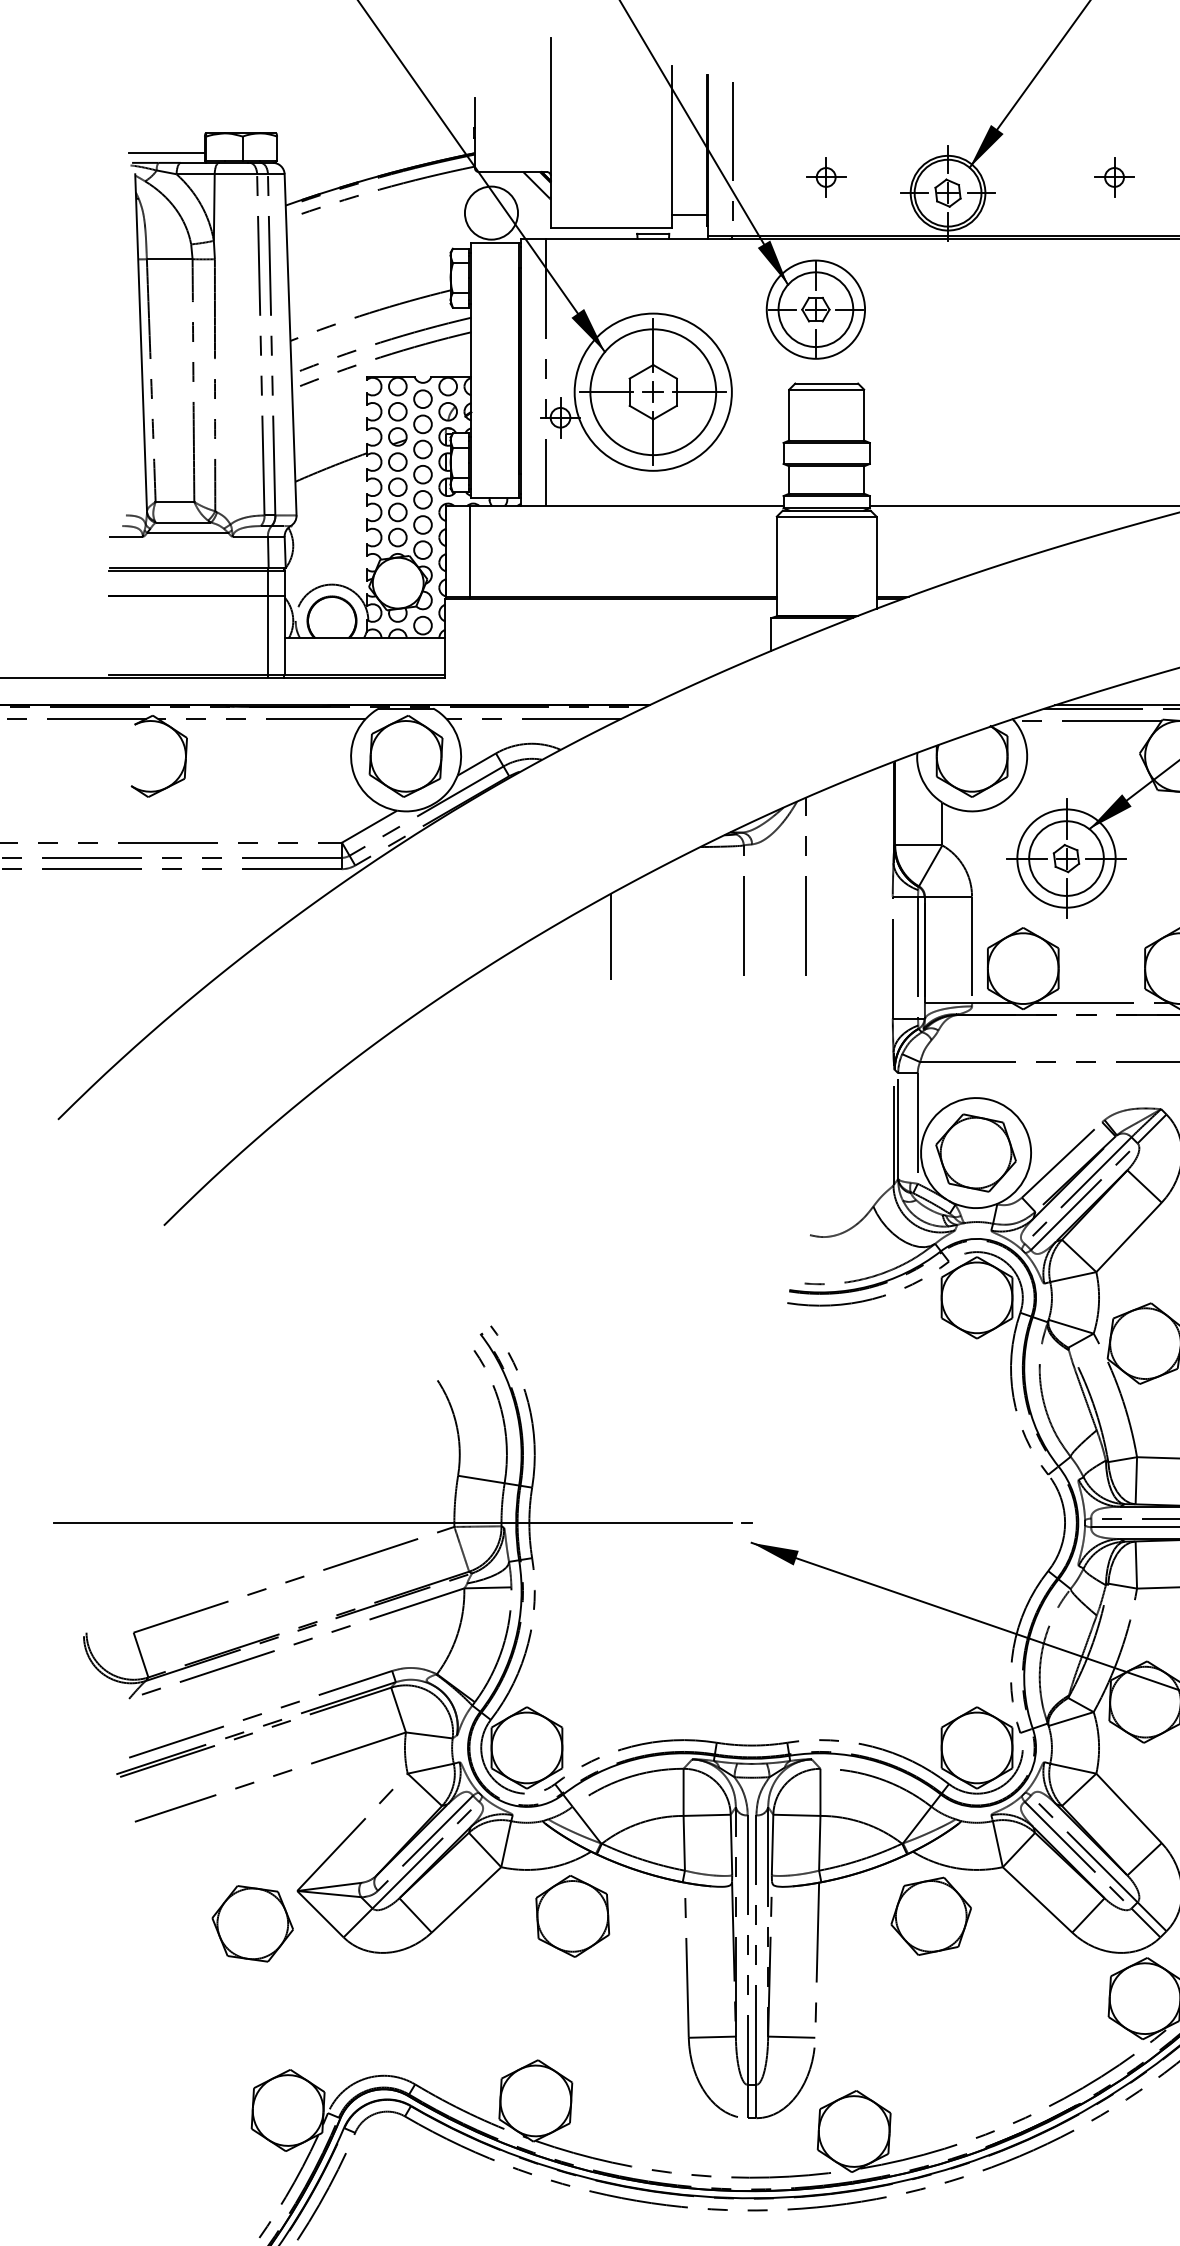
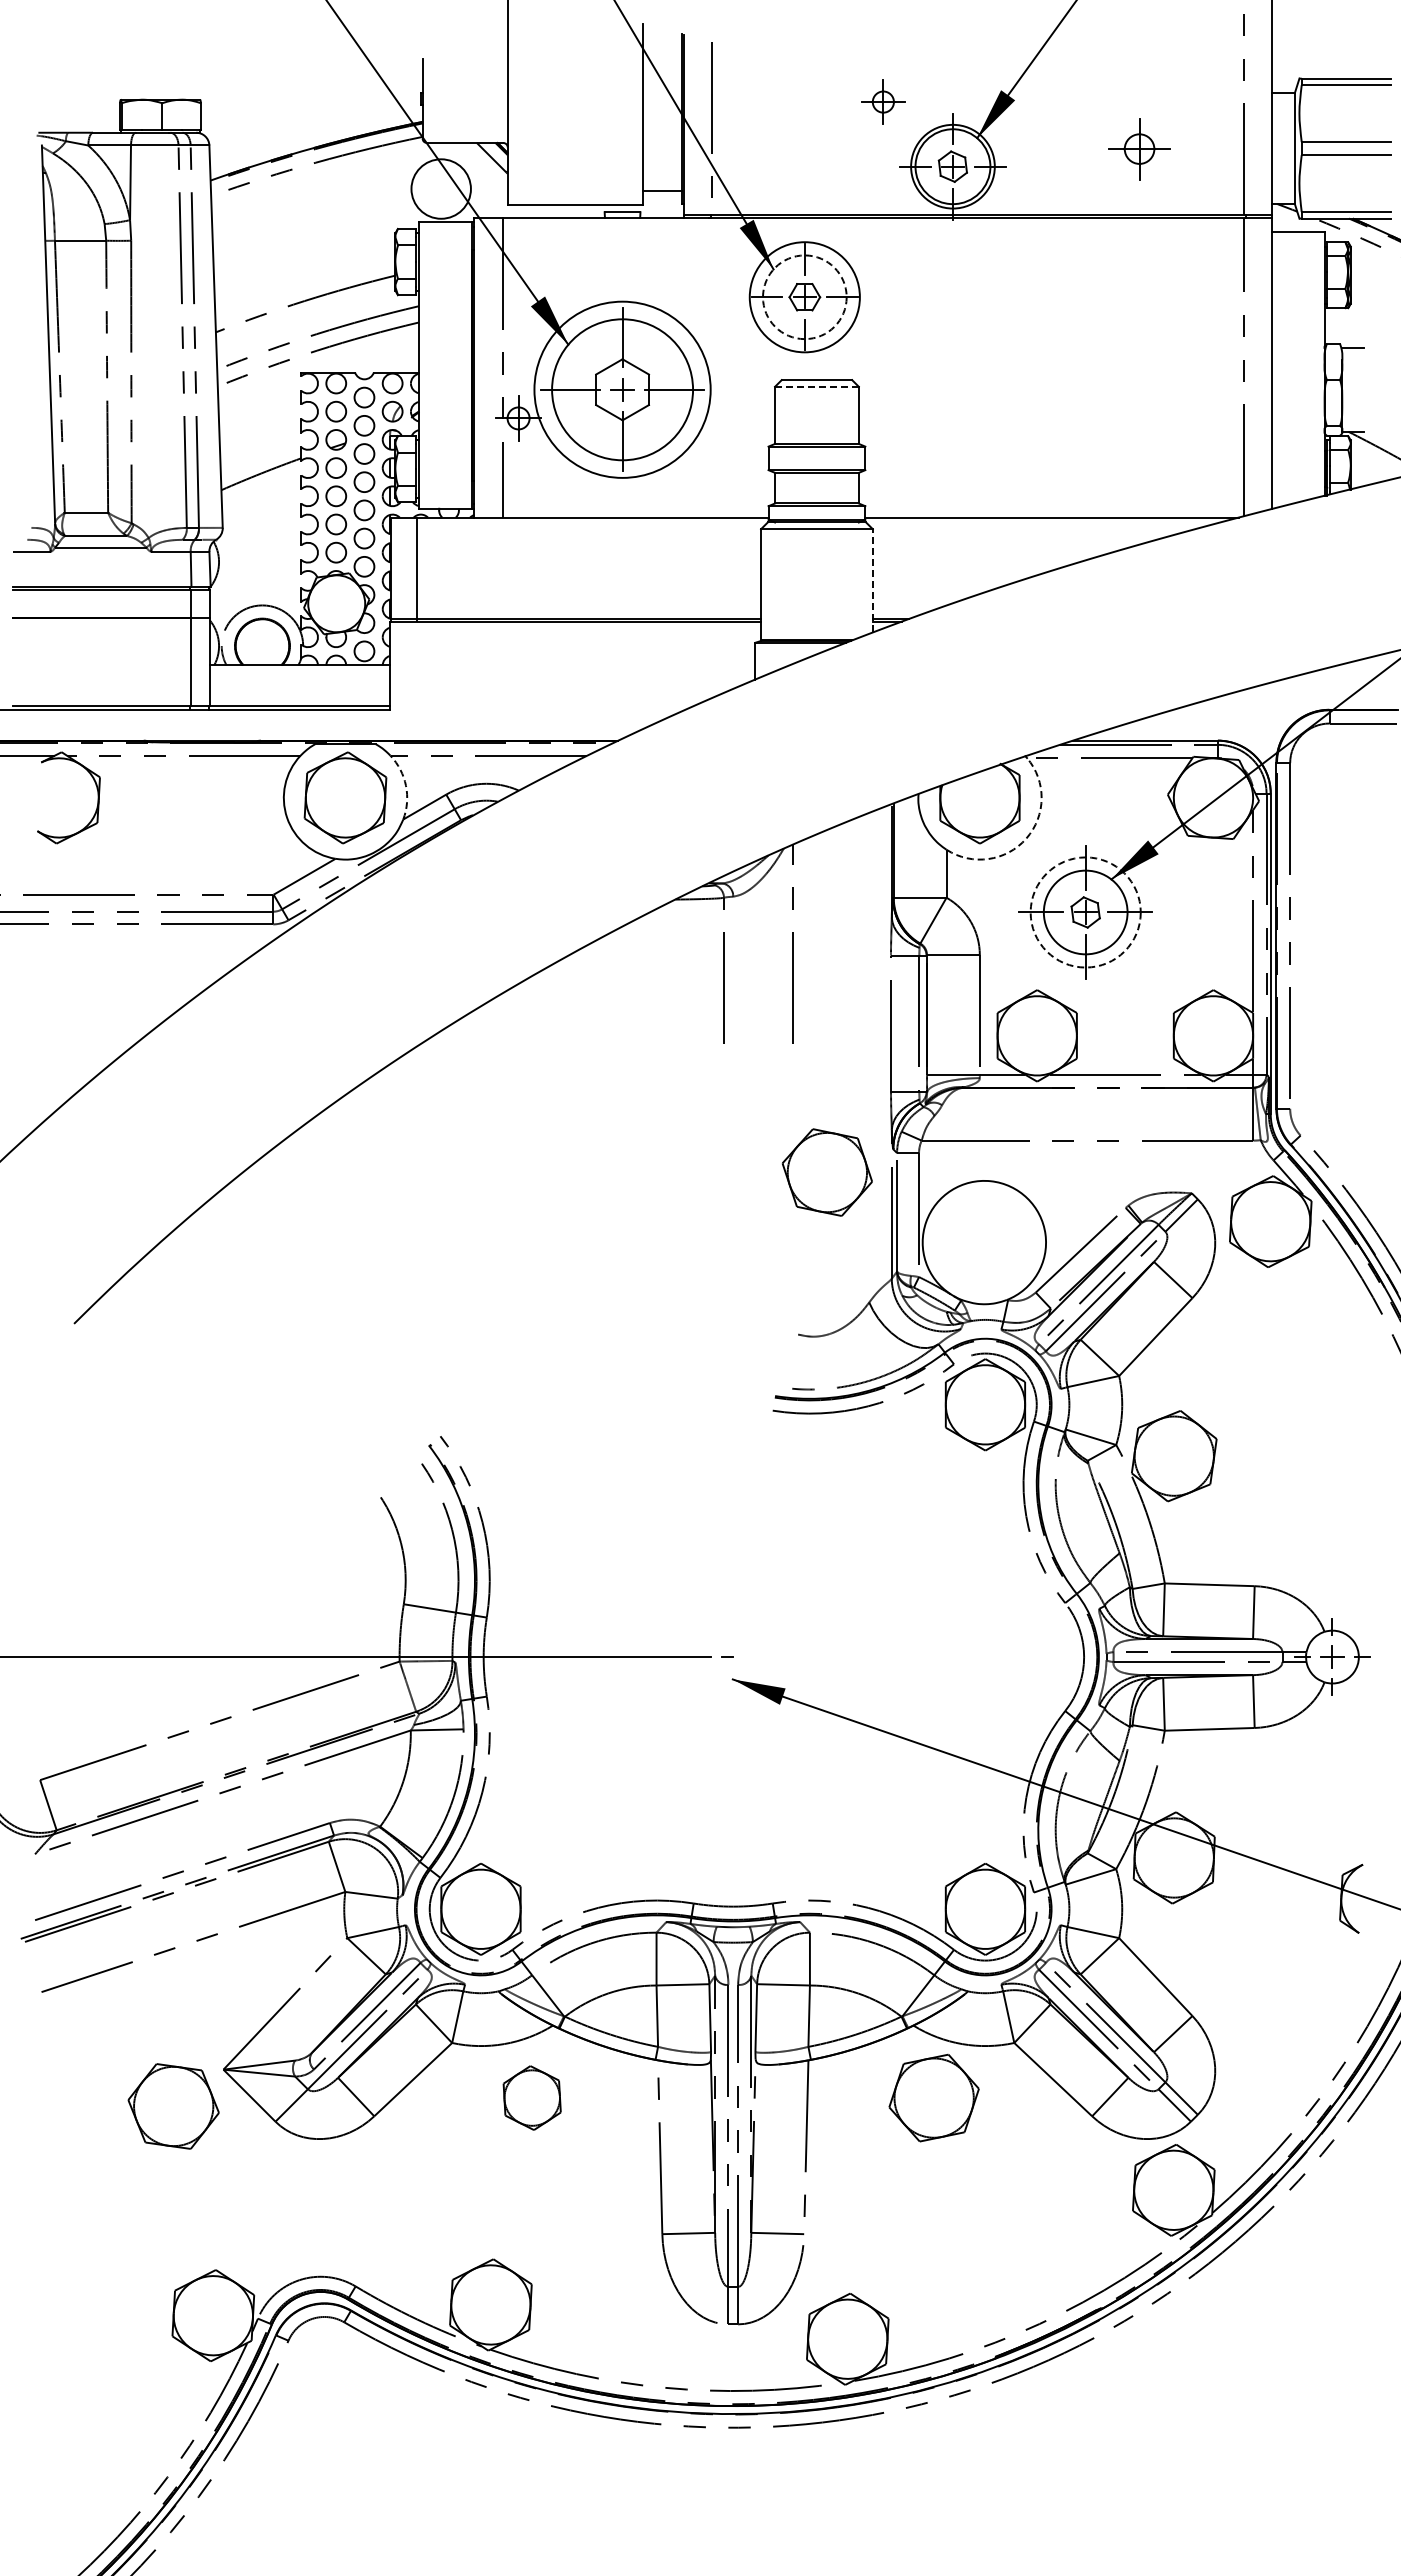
line: (166, 152) -> (77, 121), removed
part: (826, 176) -> (883, 101), moved
part: (1114, 176) -> (1139, 148), size x1.4
circle: (815, 309) -> (804, 297), solid -> dashed
line: (826, 389) -> (816, 386), solid -> dashed
line: (876, 562) -> (872, 580), solid -> dashed
arc: (460, 745) -> (406, 785), solid -> dashed
arc: (1013, 792) -> (1026, 838), solid -> dashed
circle: (1066, 858) -> (1085, 912), solid -> dashed
line: (610, 937) -> (574, 1000), removed
part: (975, 1153) -> (826, 1172), moved
part: (572, 1915) -> (531, 2097), size x0.7

